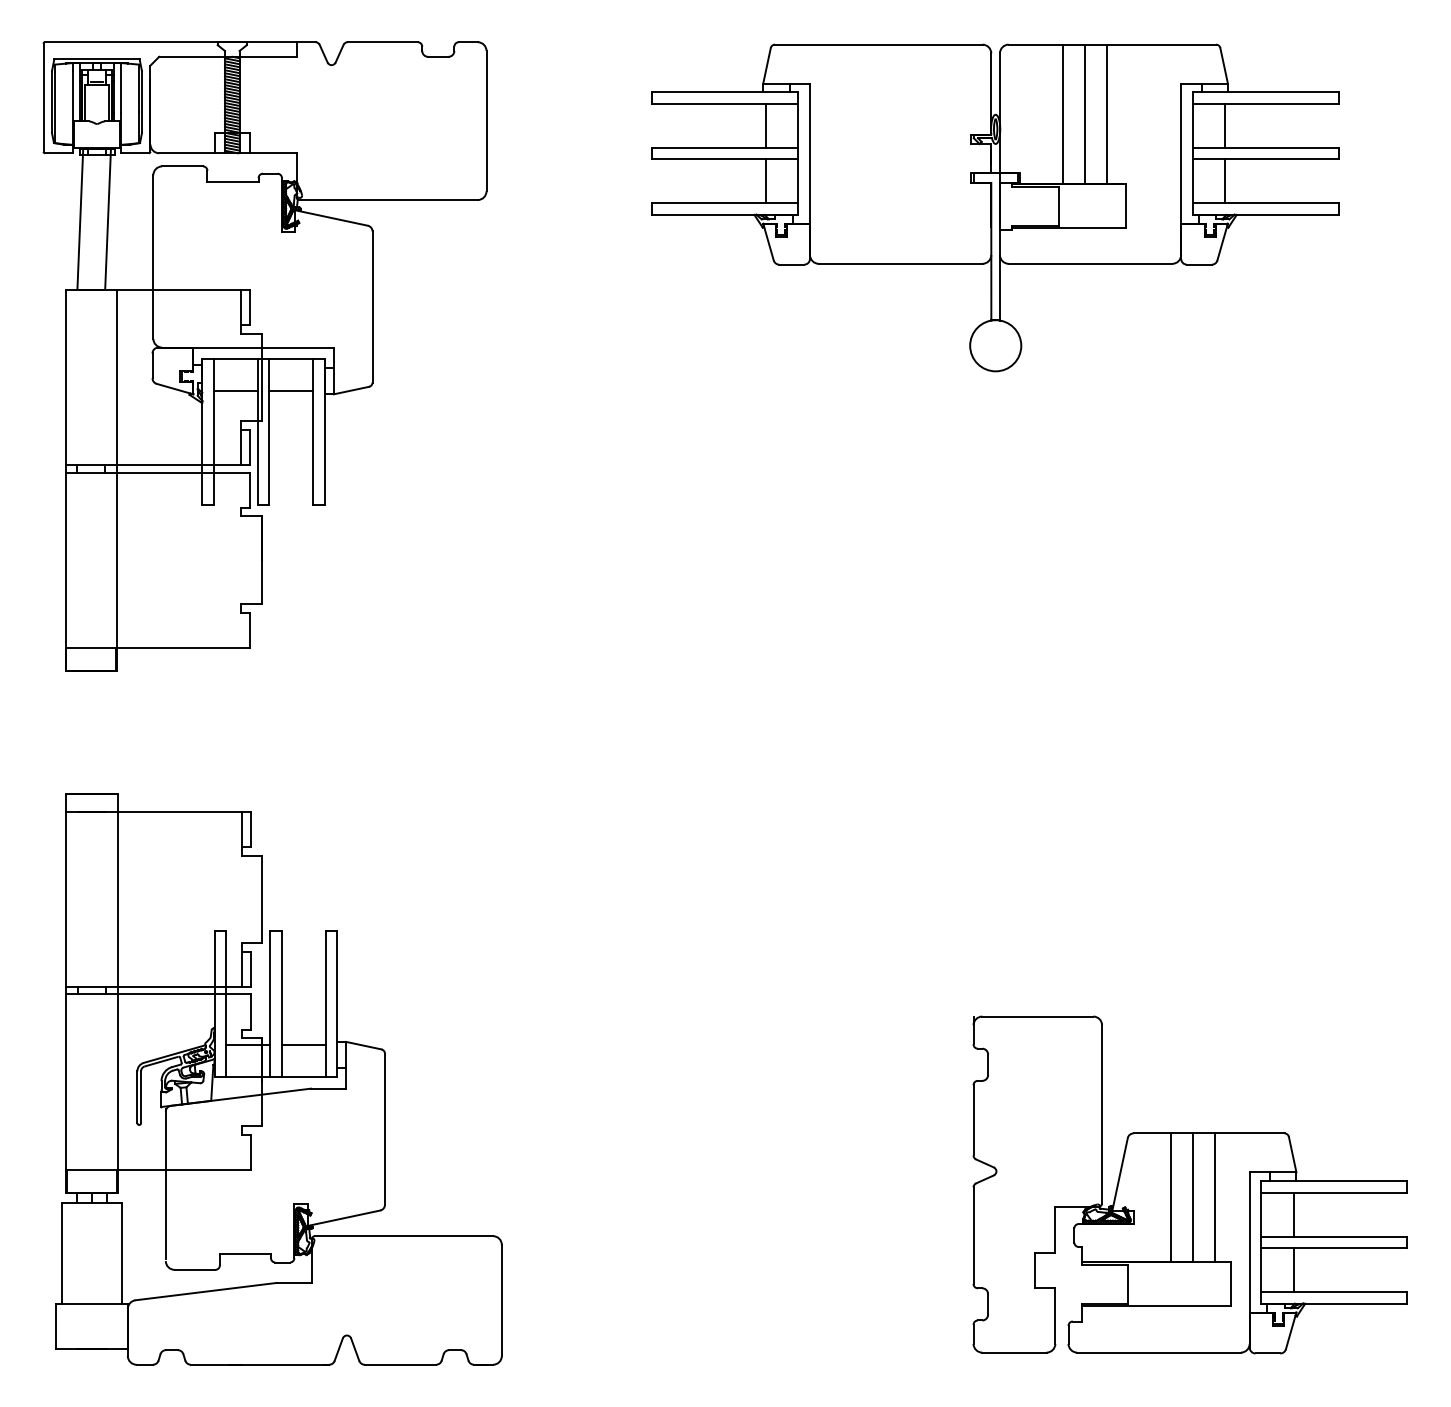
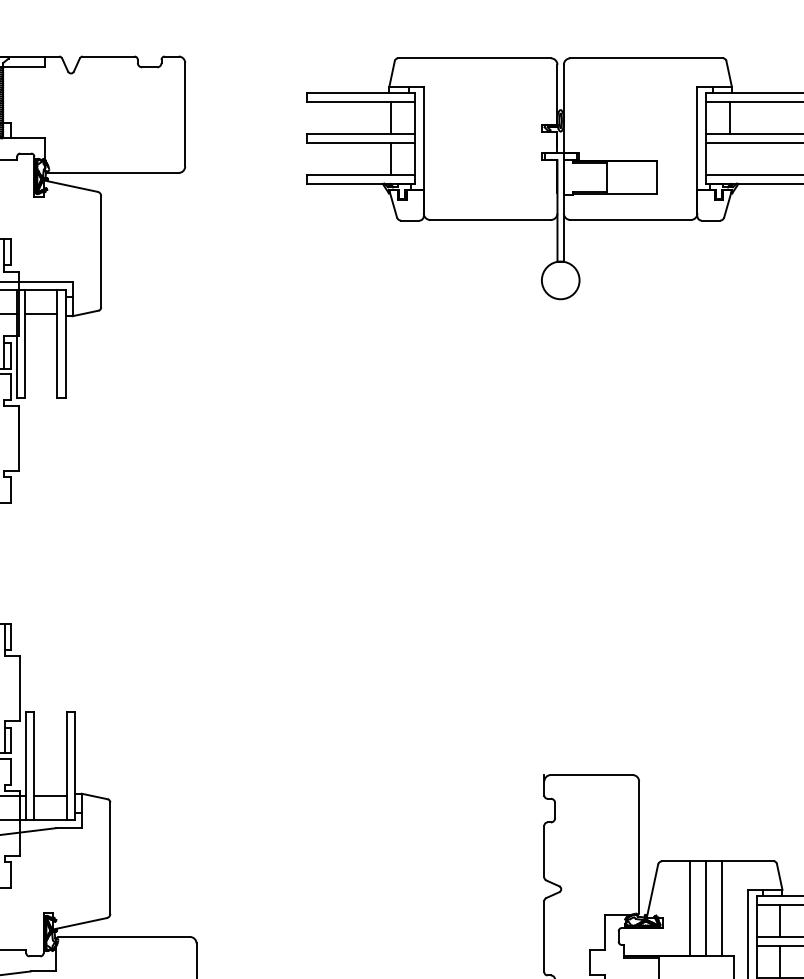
line: (1062, 114) -> (609, 109), removed
line: (1084, 114) -> (626, 109), removed
line: (1106, 114) -> (642, 109), removed
line: (1224, 181) -> (729, 159), removed

